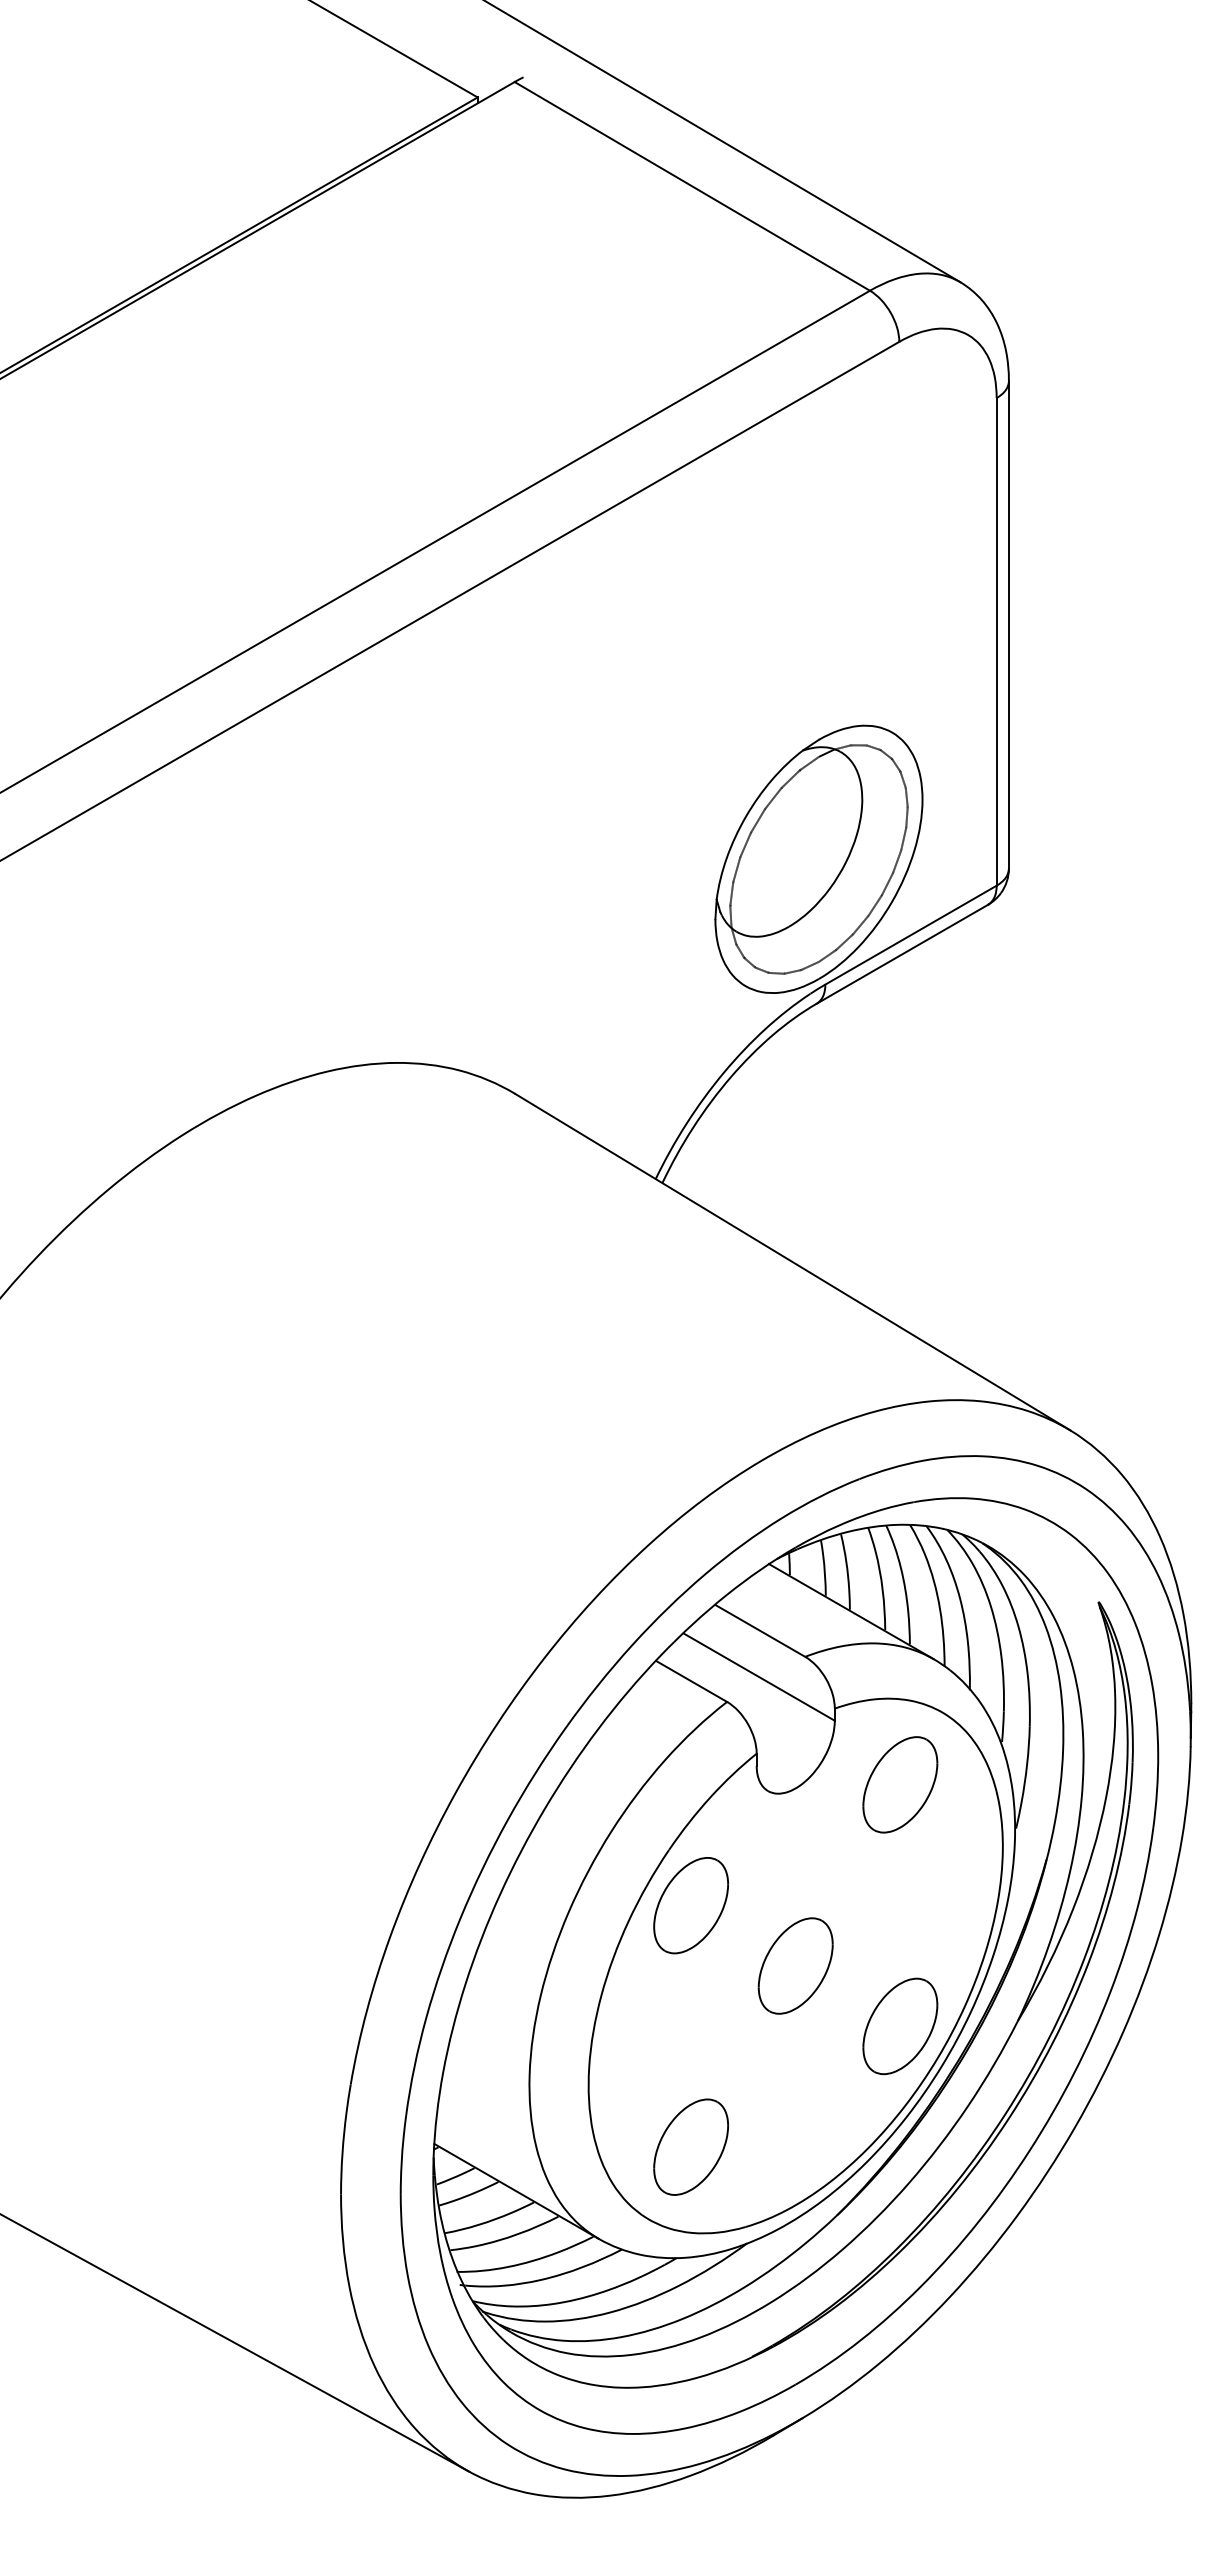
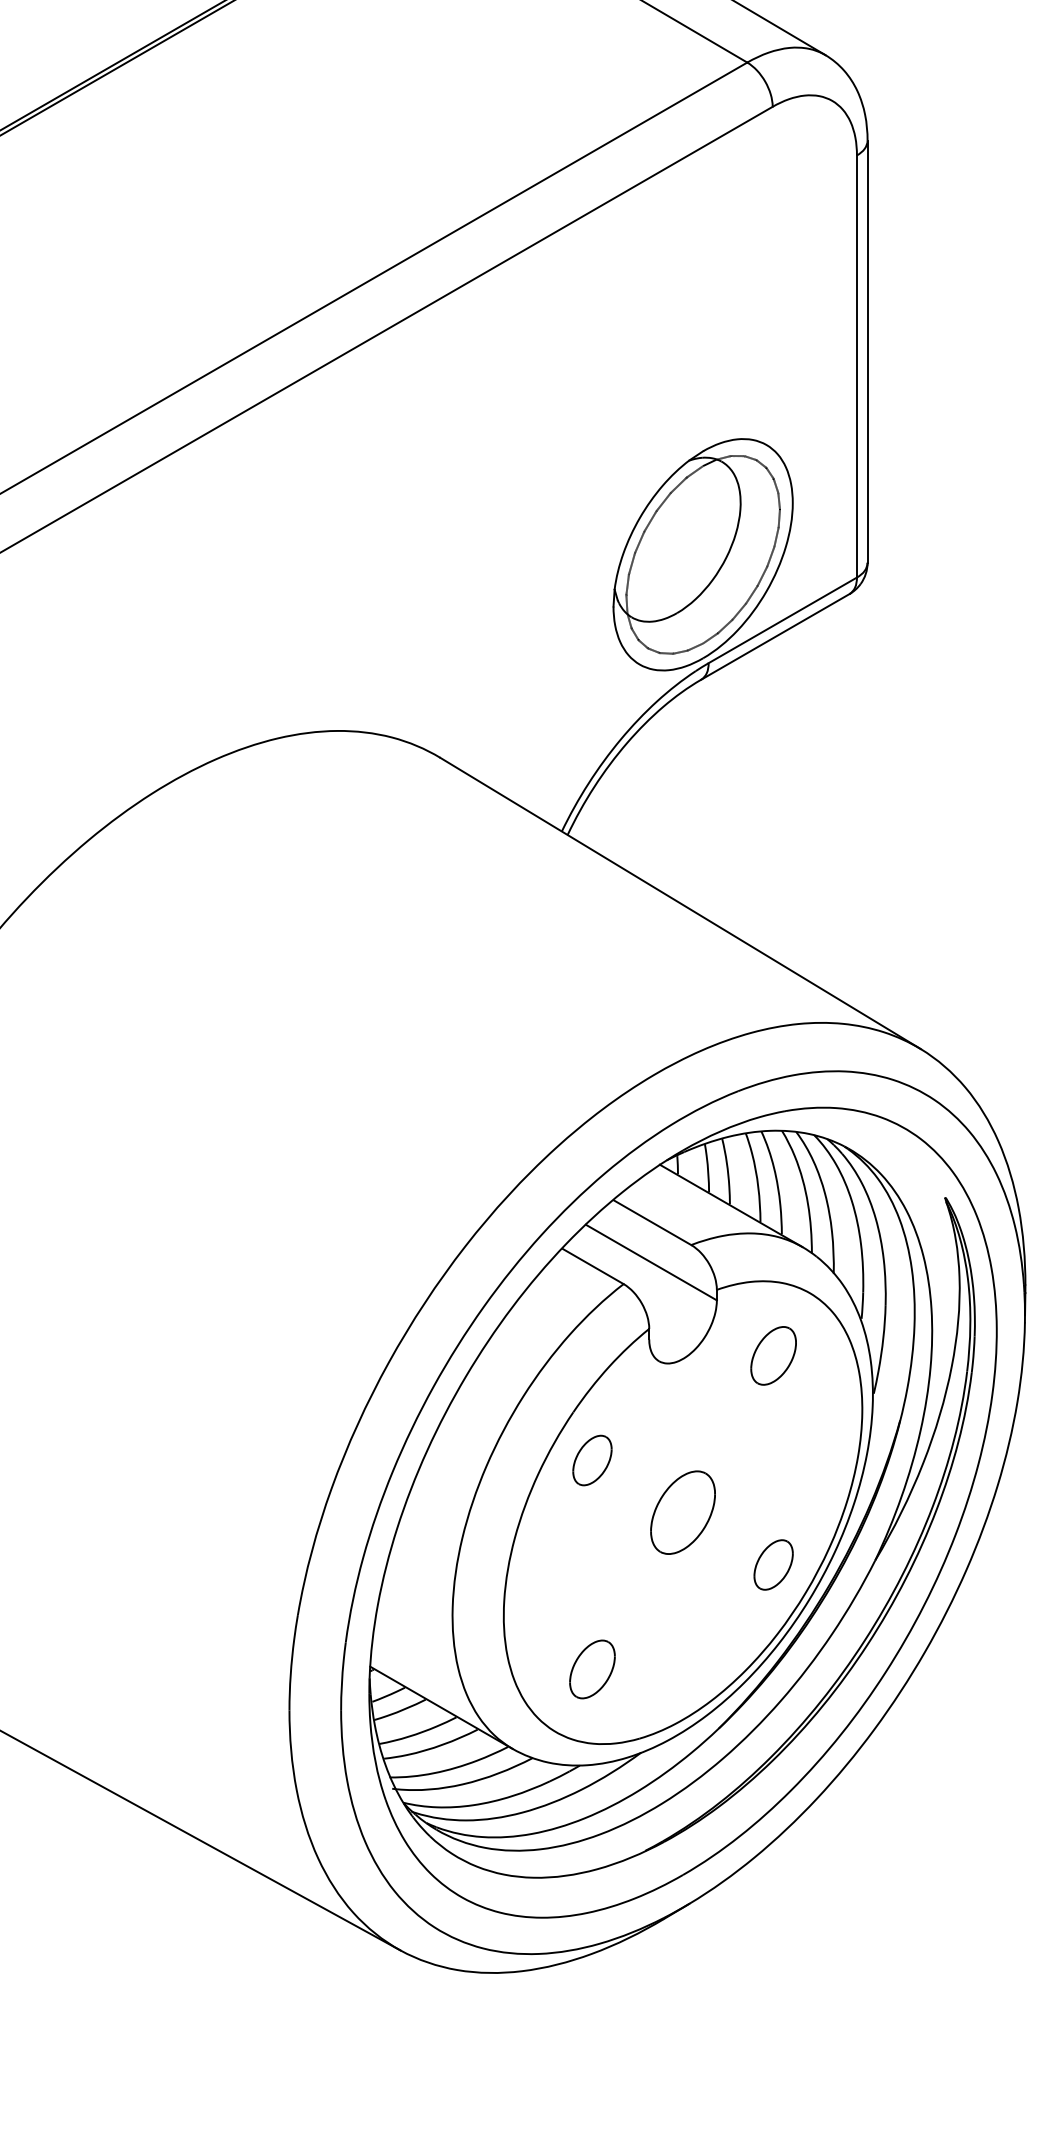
part: (900, 1784) -> (773, 1355), size x0.7
part: (690, 1905) -> (591, 1460), size x0.6
part: (900, 2026) -> (773, 1565), size x0.6
part: (690, 2146) -> (591, 1668), size x0.7

